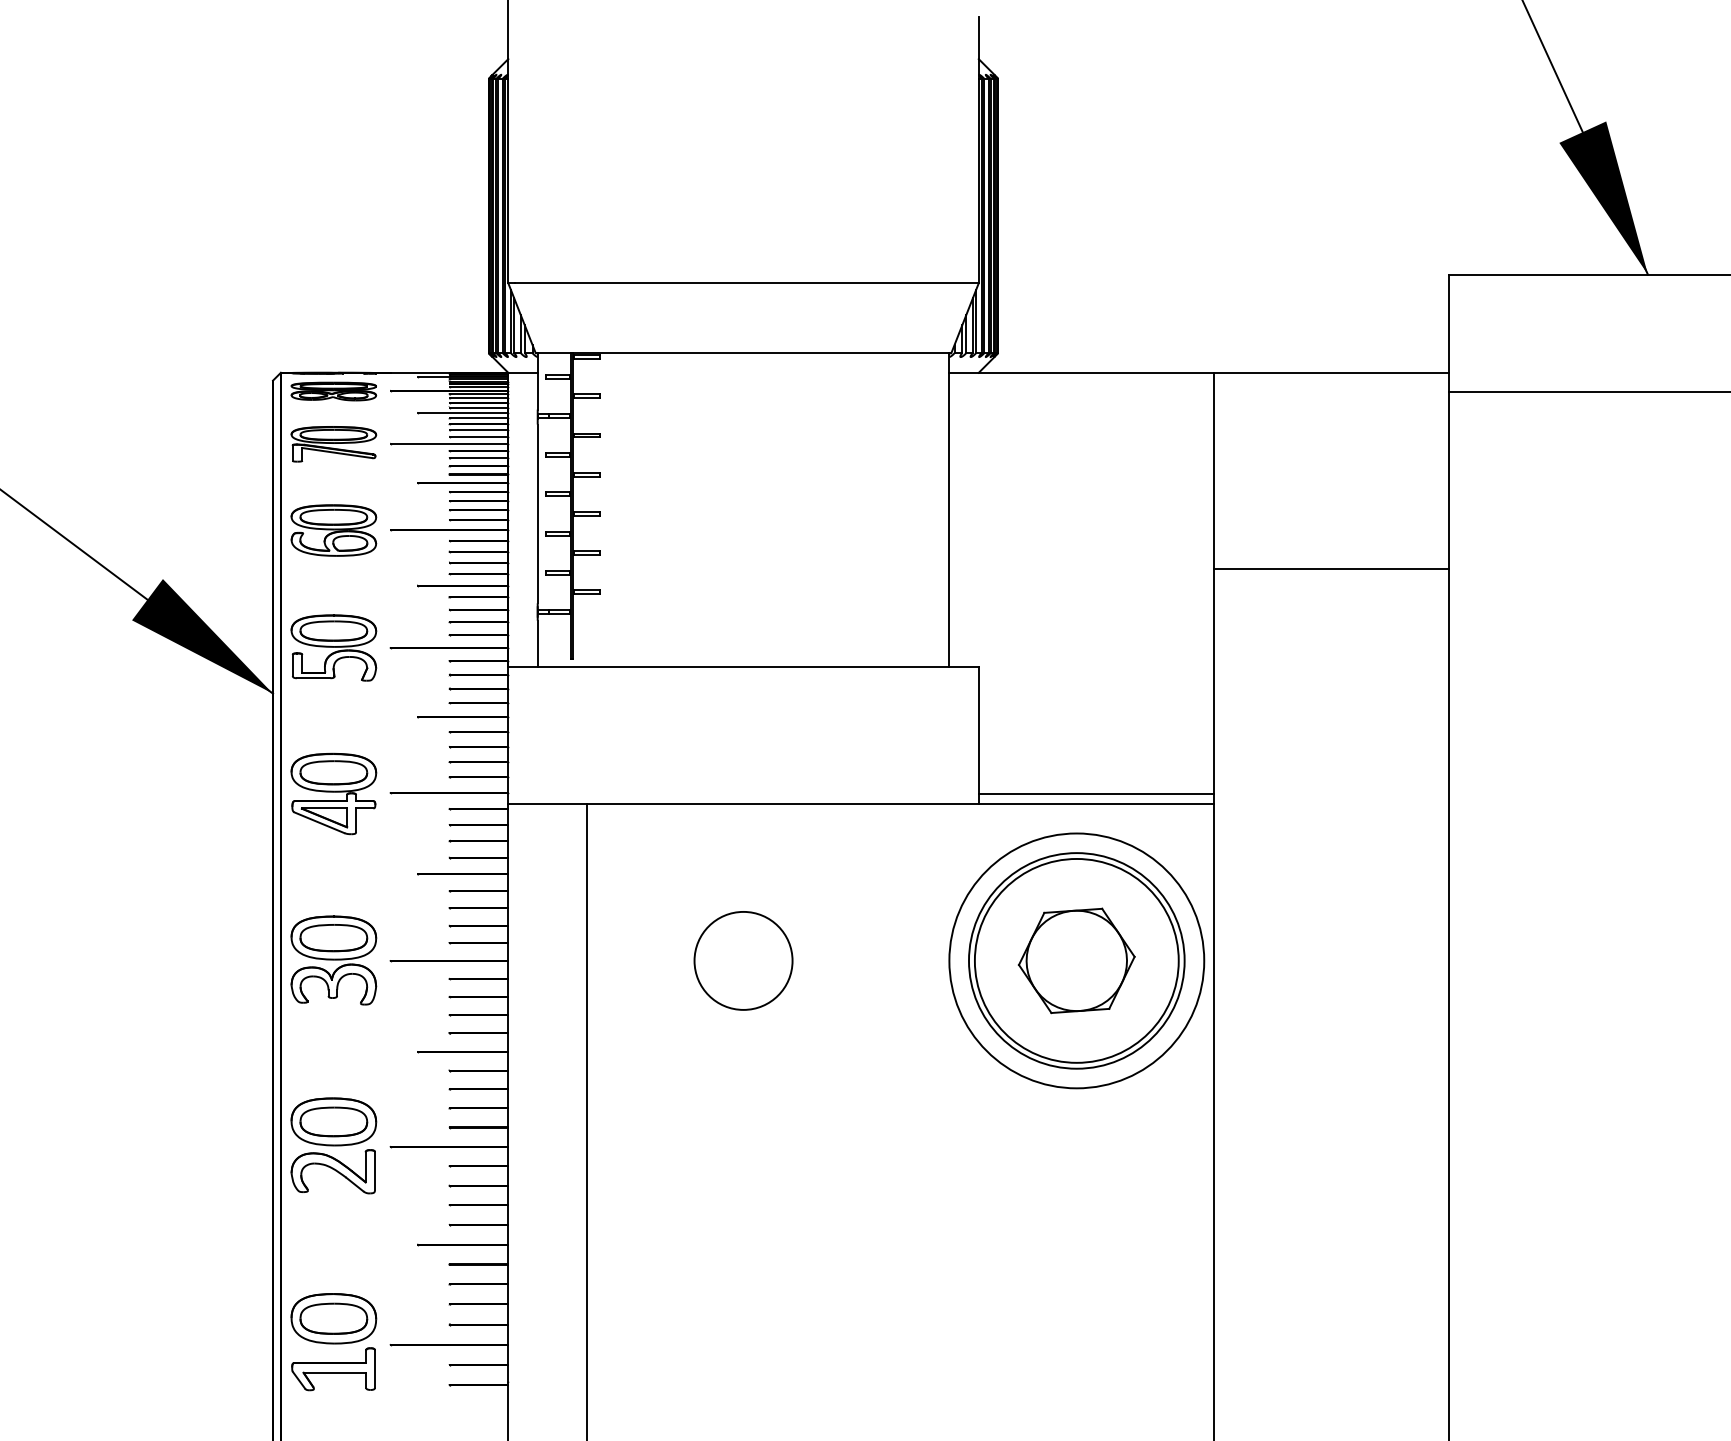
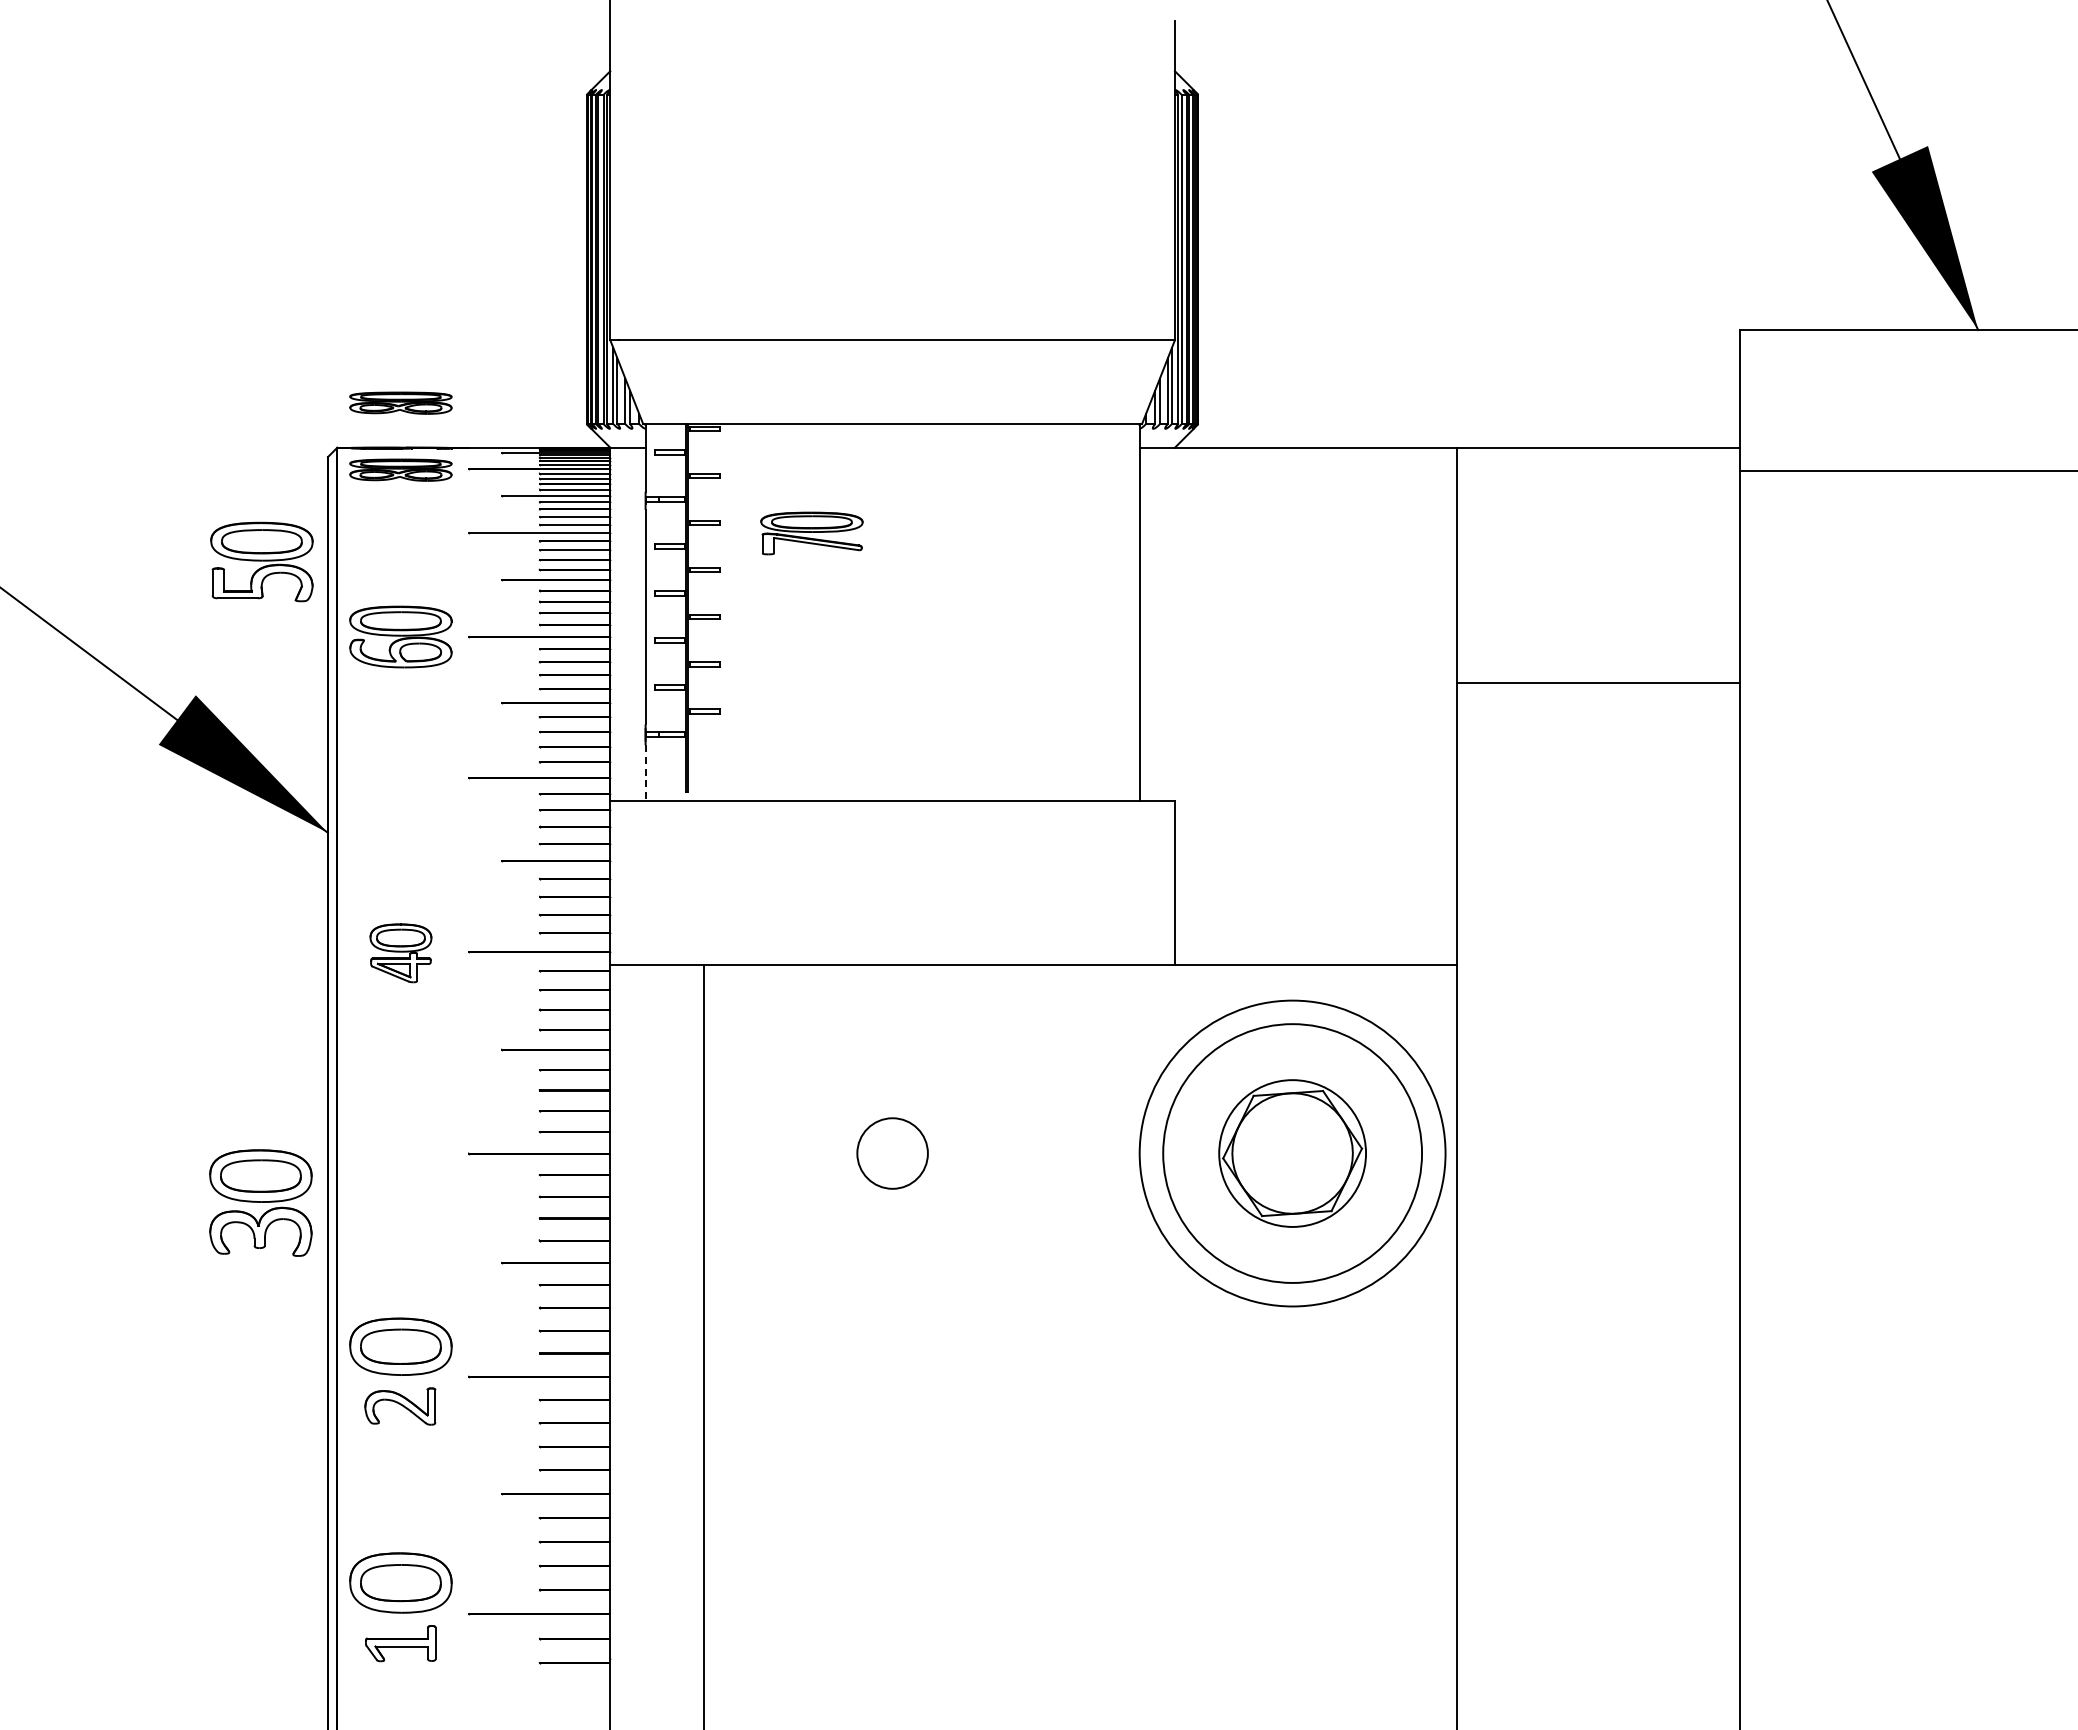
part: (333, 335) -> (400, 402), added
part: (333, 444) -> (811, 533), moved
line: (537, 643) -> (645, 772), solid -> dashed
part: (333, 647) -> (261, 561), moved
line: (1095, 793) -> (1315, 952), removed
part: (333, 794) -> (400, 953), size x0.6
part: (333, 960) -> (260, 1202), moved
circle: (743, 960) -> (892, 1153), size x0.6
circle: (1076, 960) -> (1292, 1153), size x0.6
part: (333, 1171) -> (400, 1406), size x0.7
part: (333, 1369) -> (400, 1643), size x0.7

